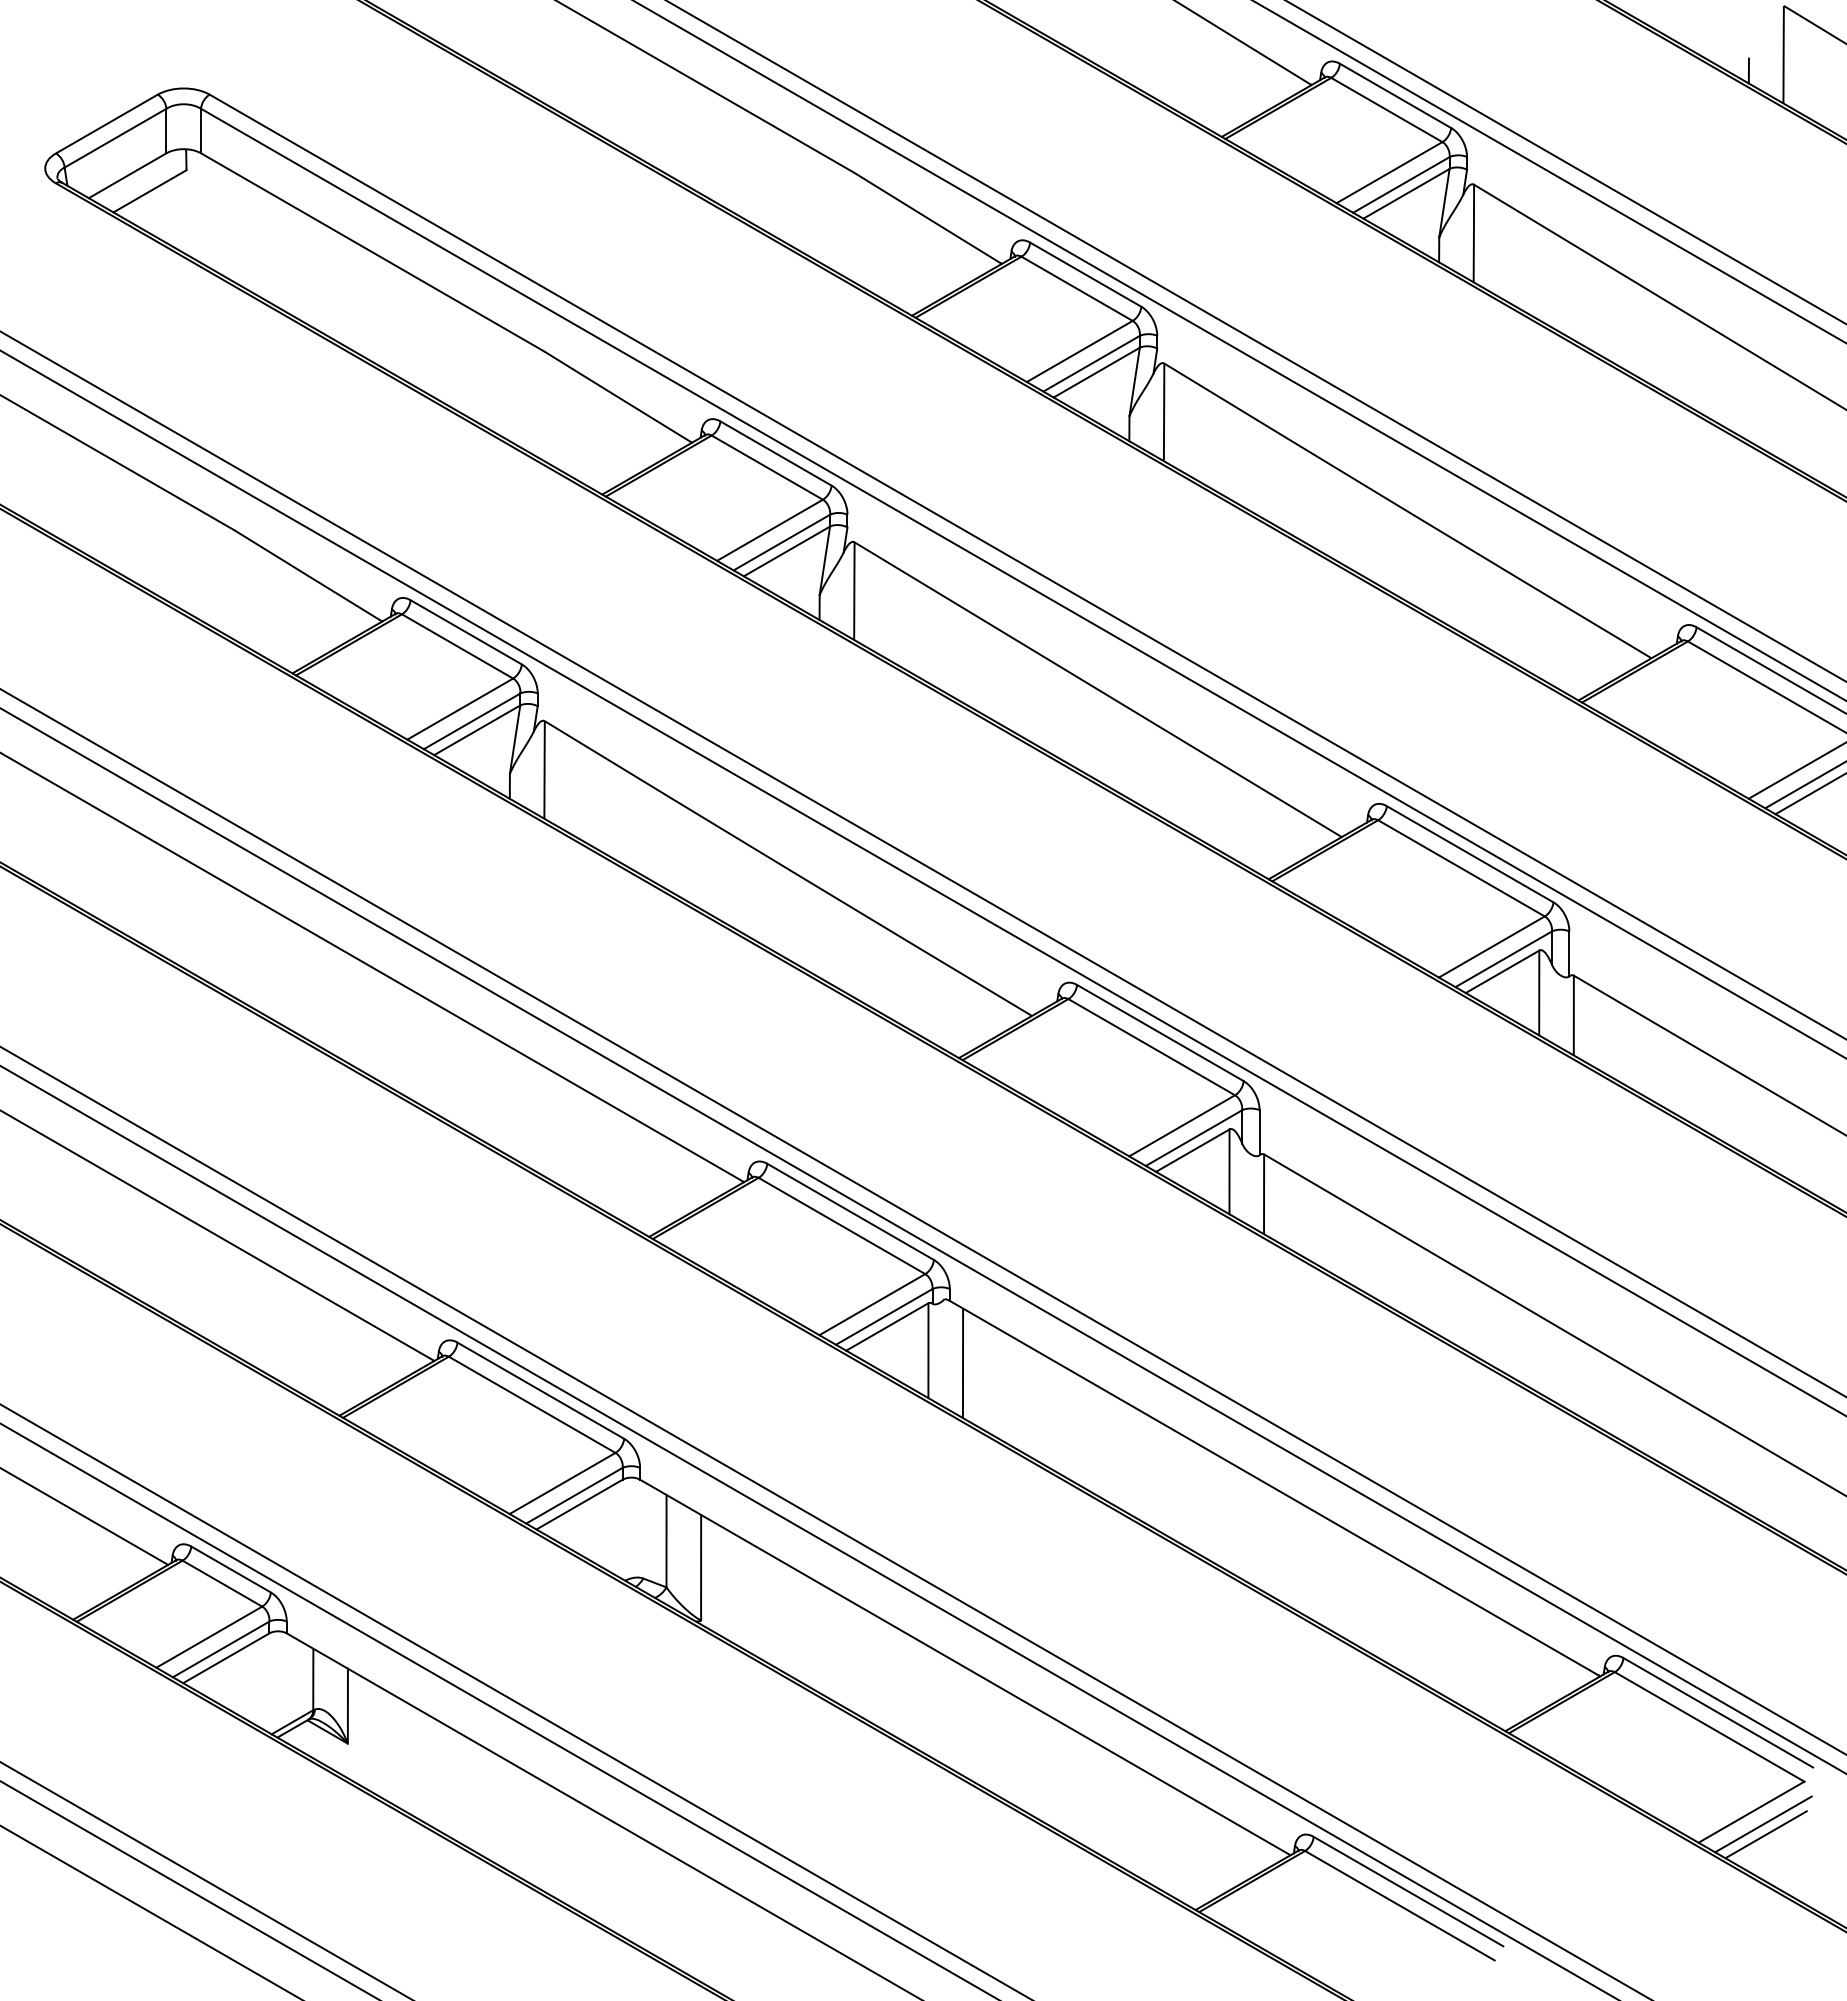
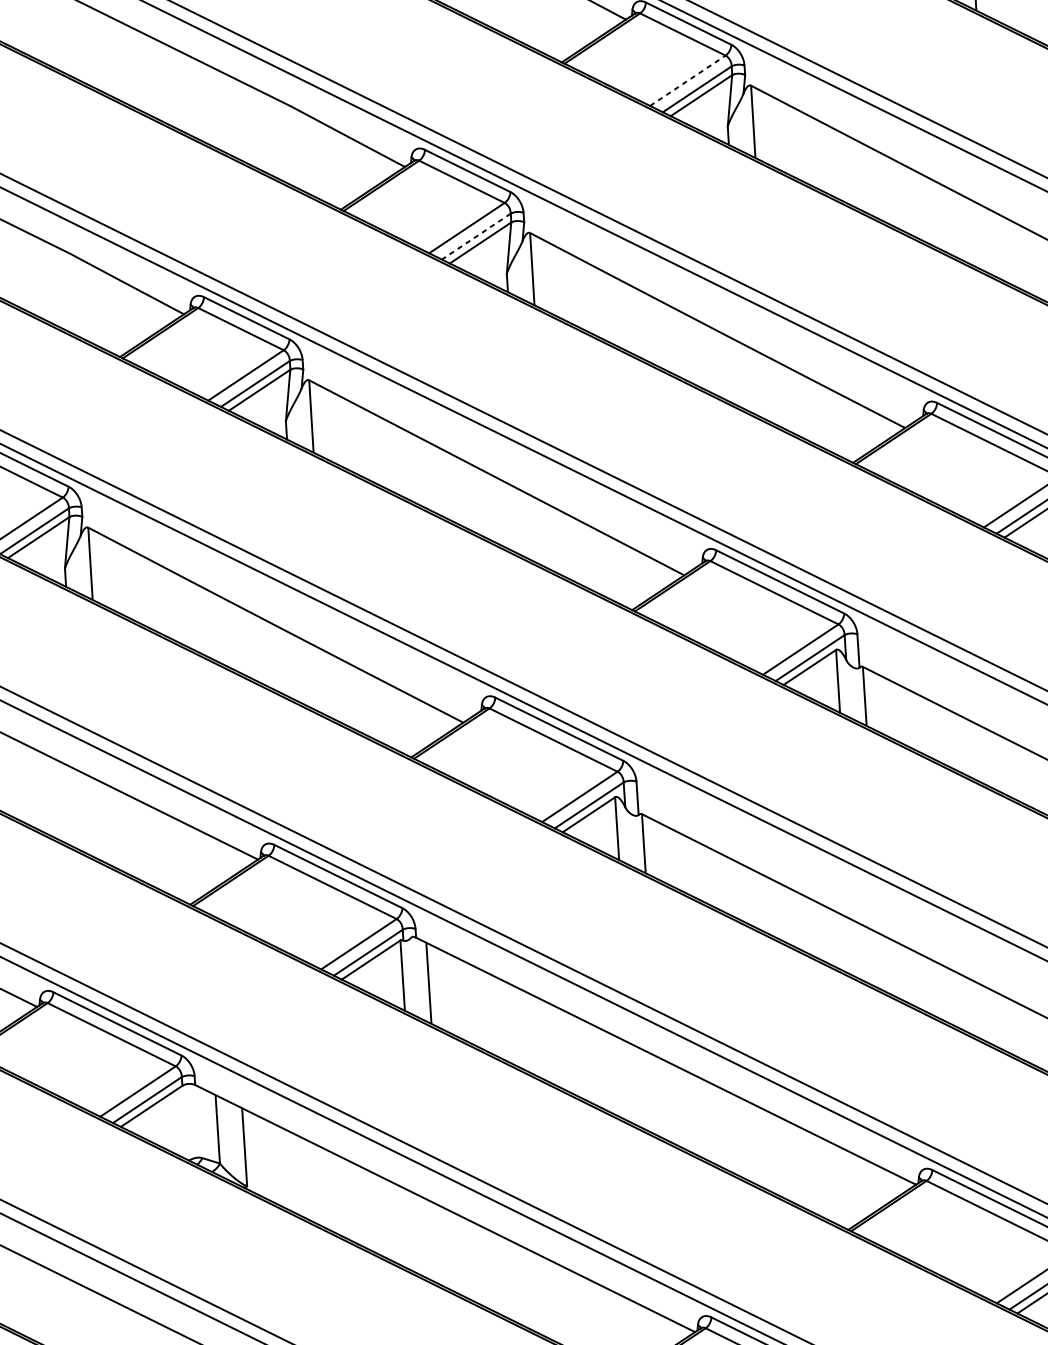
line: (1389, 172) -> (687, 80), solid -> dashed
line: (1091, 363) -> (476, 236), solid -> dashed

